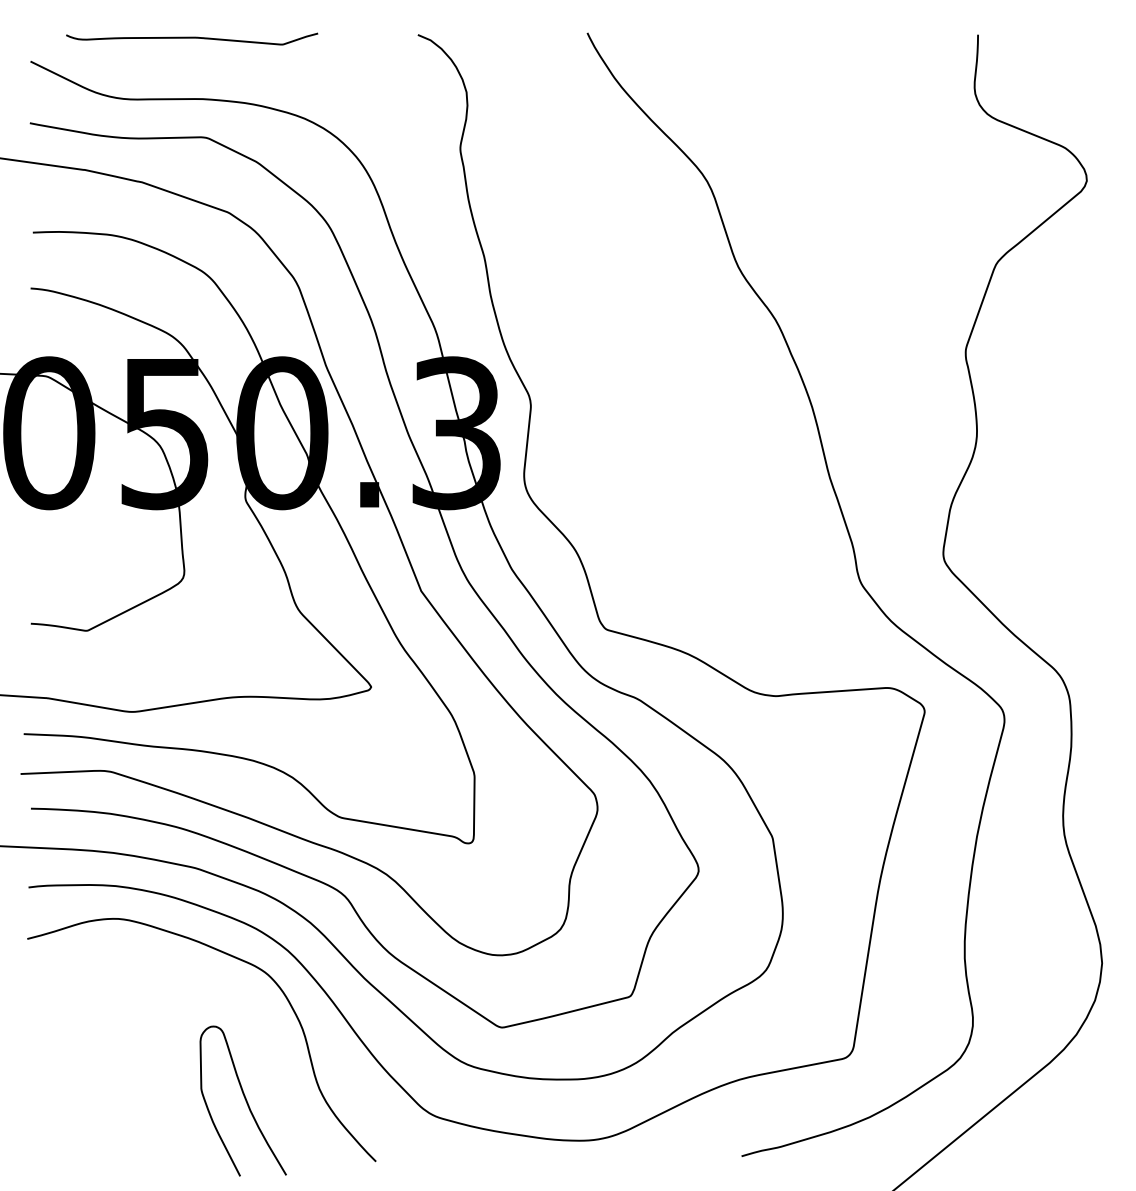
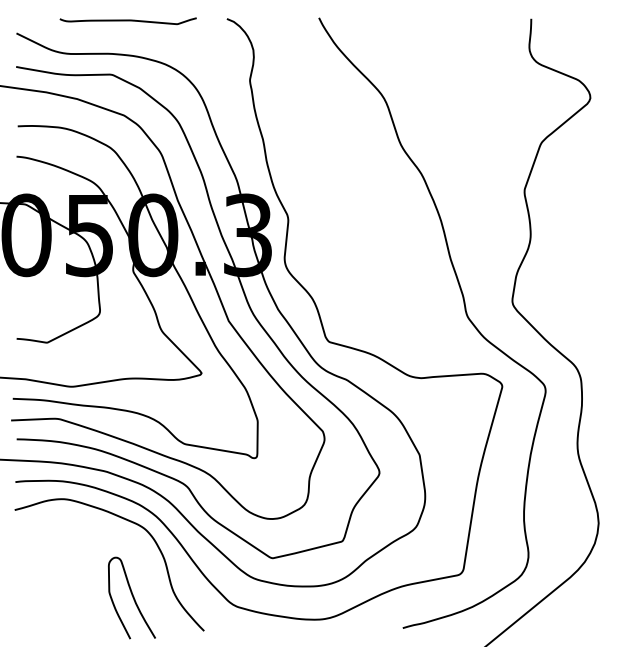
curve: (190, 39) -> (127, 21), moved

